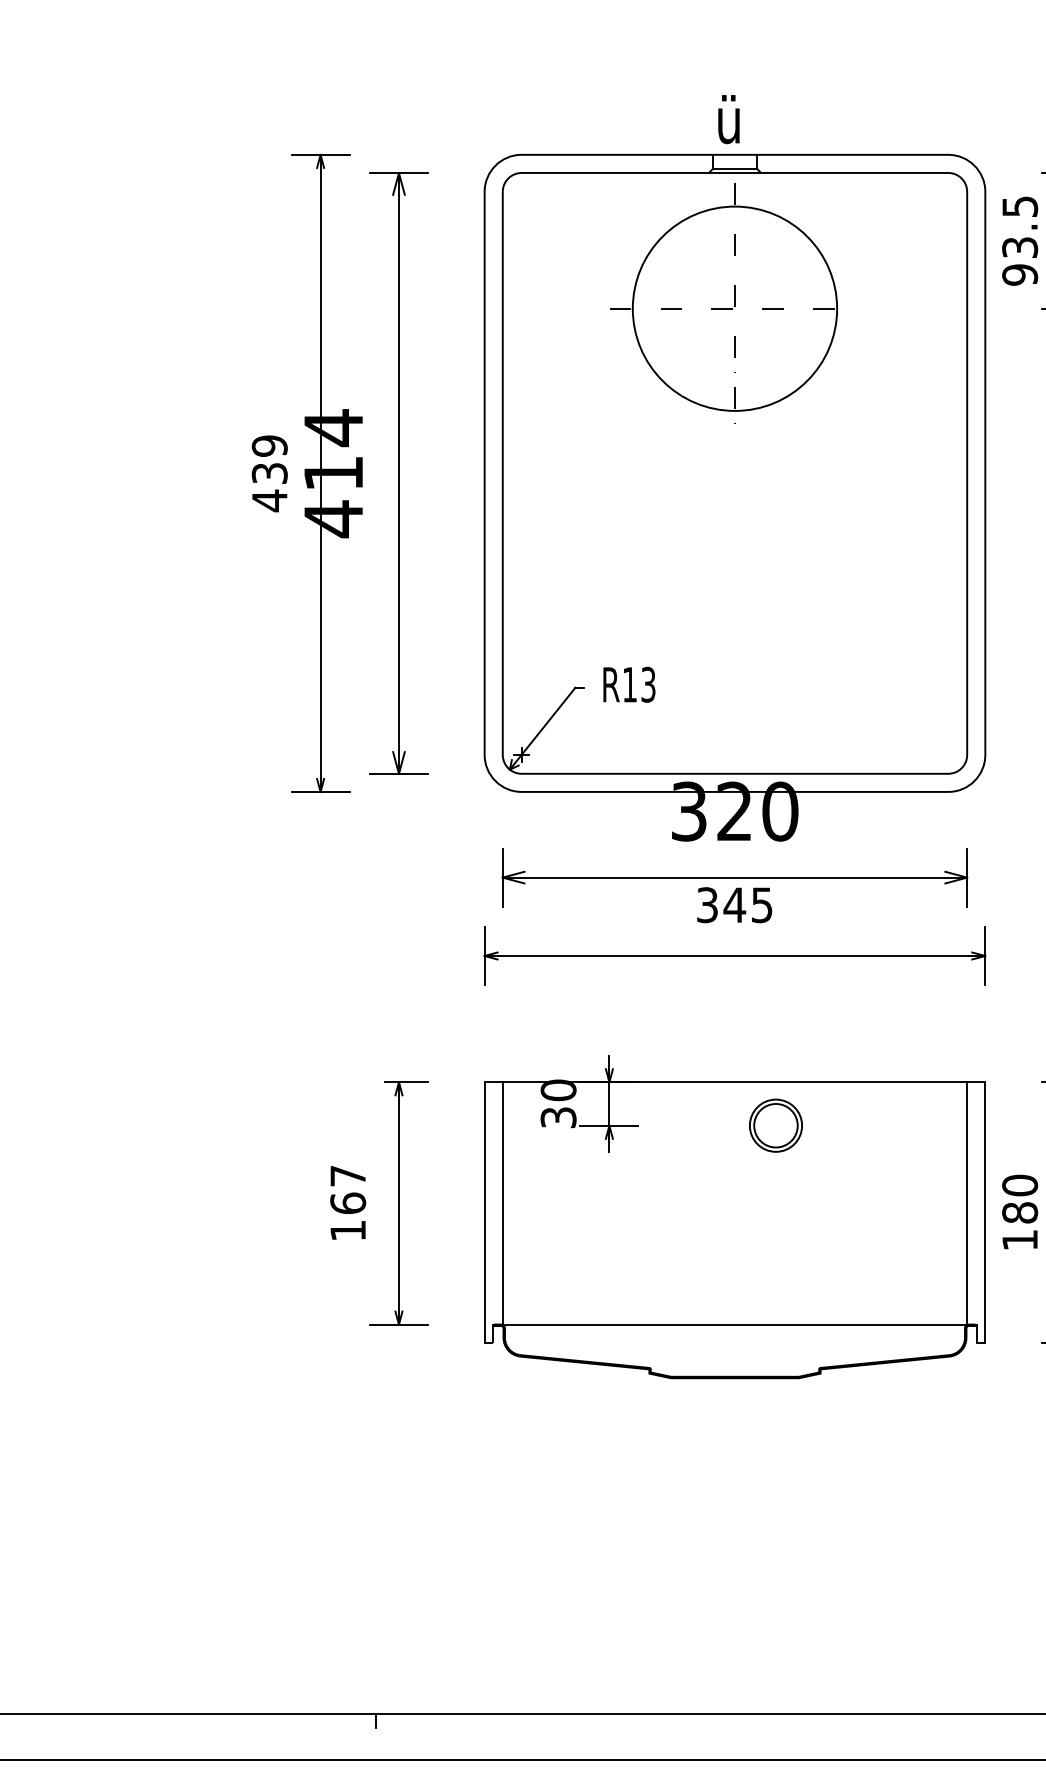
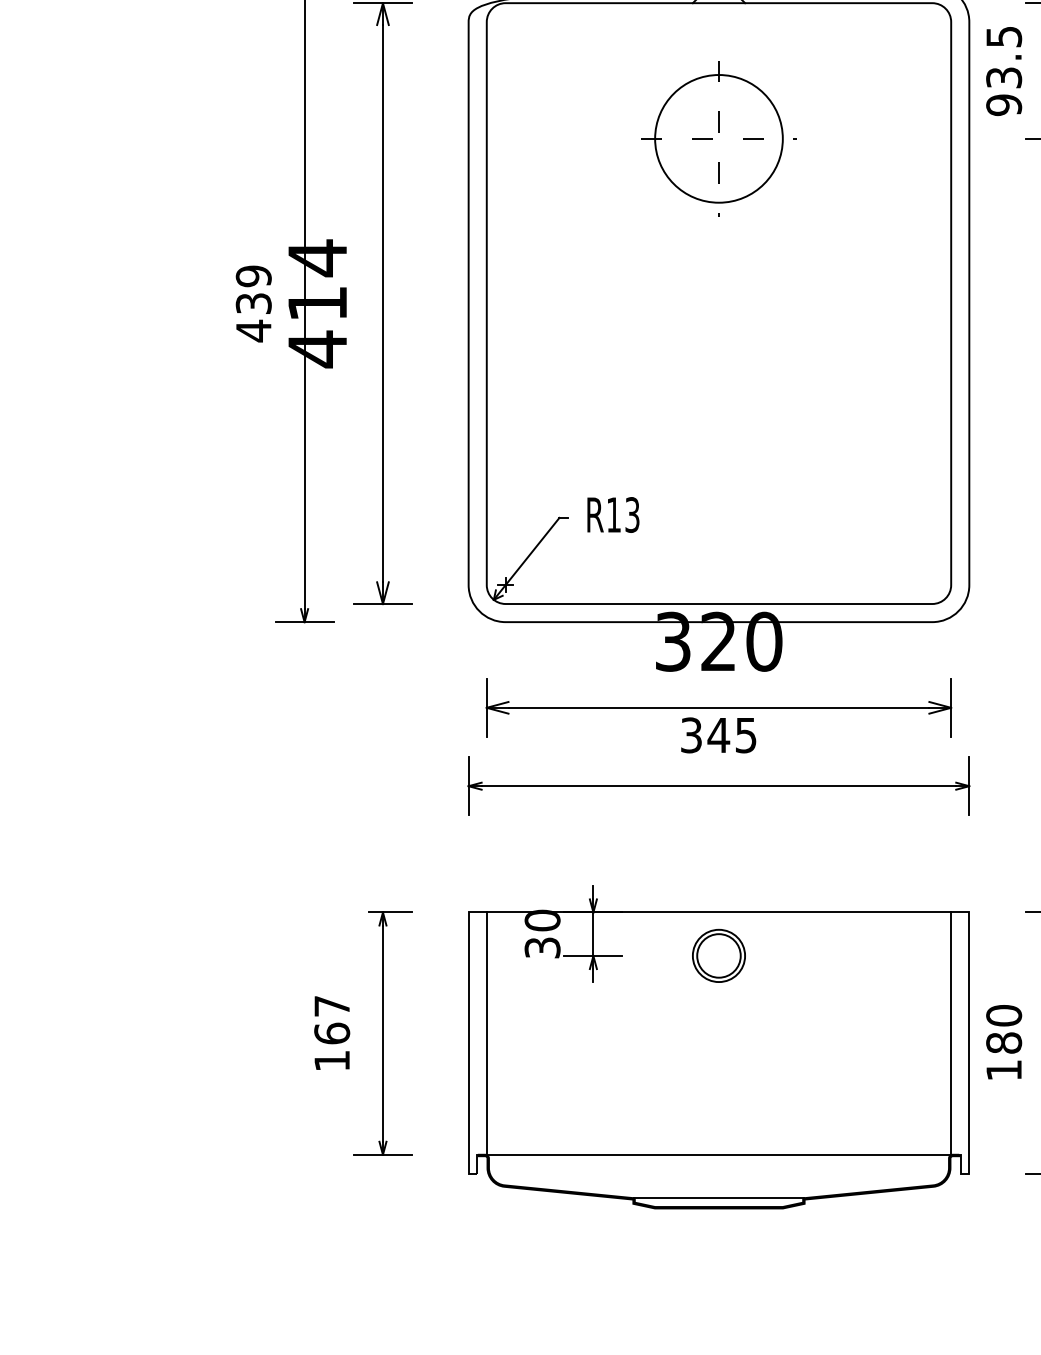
part: (734, 308) -> (718, 138), size x0.62
part: (775, 1125) -> (718, 955), moved
line: (734, 1367) -> (718, 1197), added

